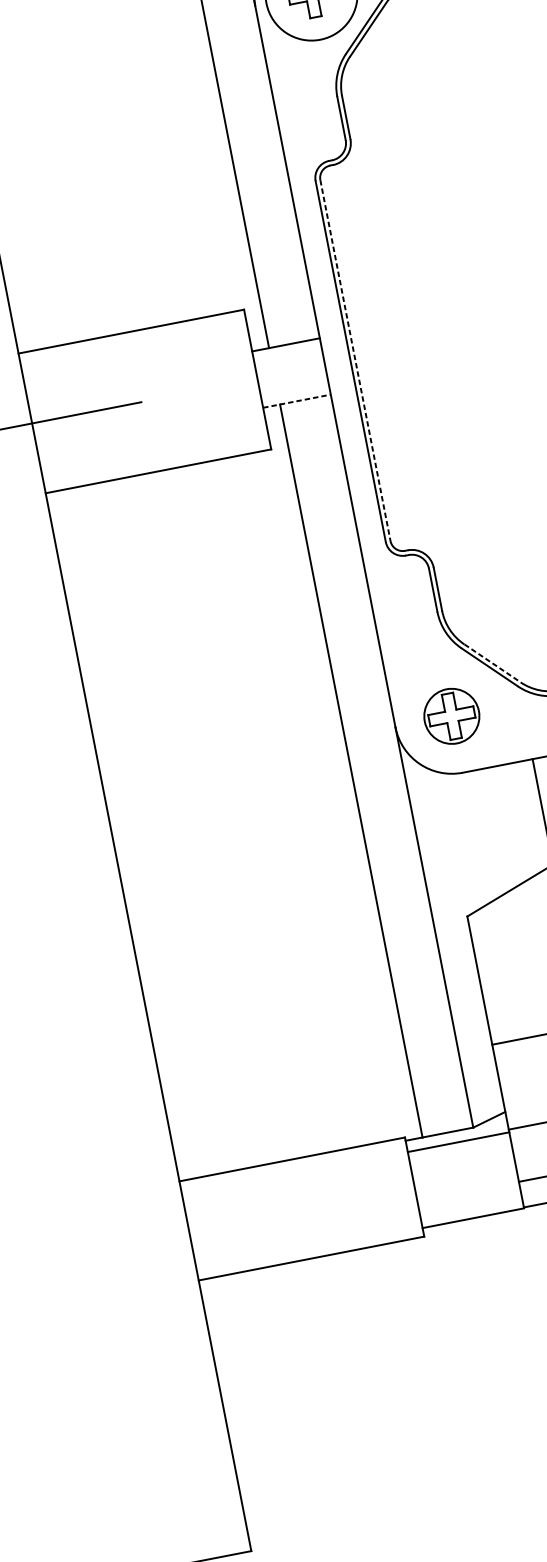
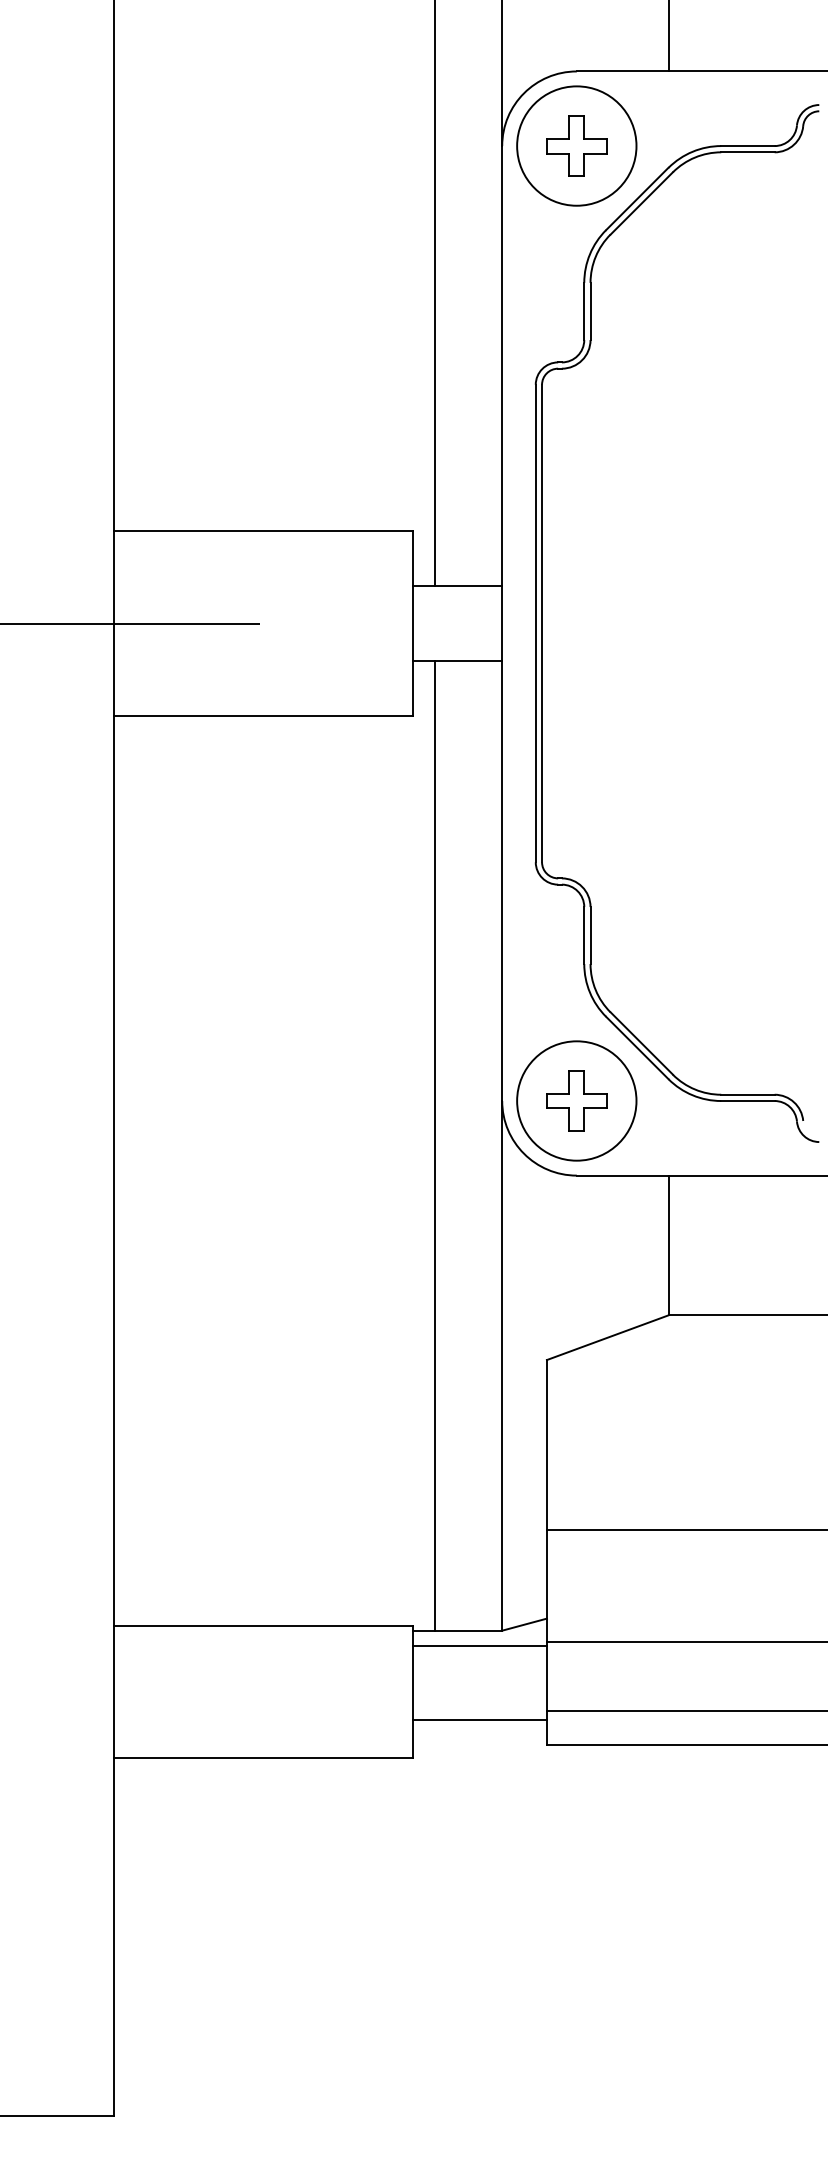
line: (355, 360) -> (542, 623), dashed -> solid
line: (296, 400) -> (457, 660), dashed -> solid
line: (492, 663) -> (641, 1043), dashed -> solid
circle: (451, 716) -> (576, 1100), size x1.67
line: (473, 1218) -> (479, 1720), moved

